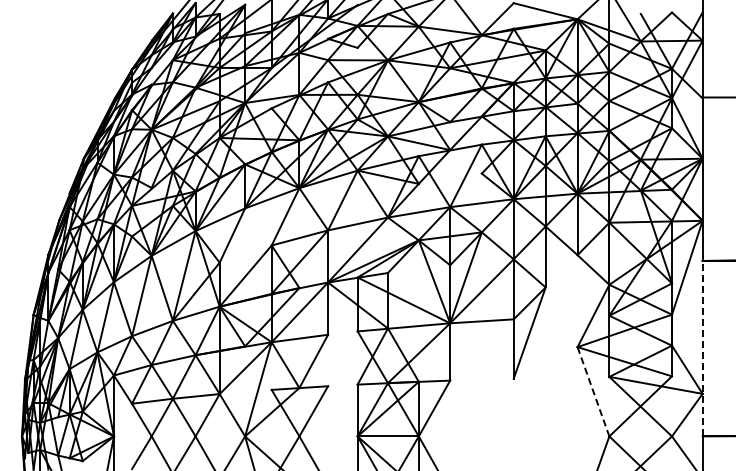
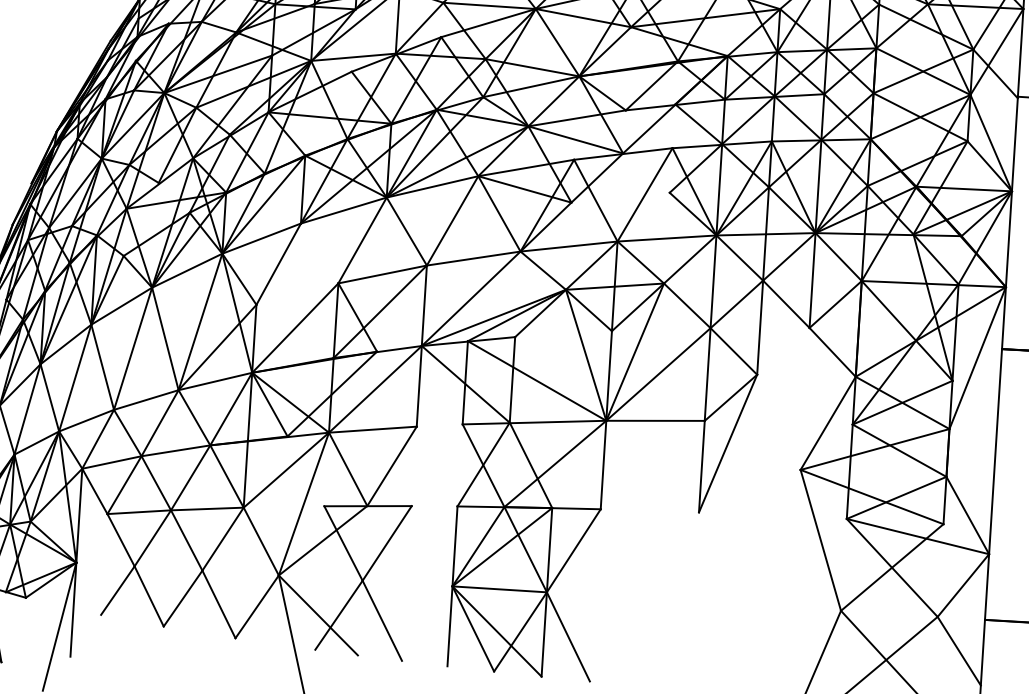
line: (702, 348) -> (993, 484), dashed -> solid
line: (593, 392) -> (820, 541), dashed -> solid

